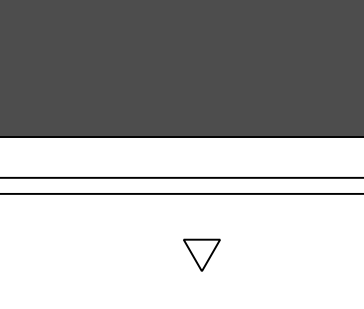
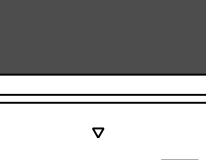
part: (200, 254) -> (97, 132), size x0.6

